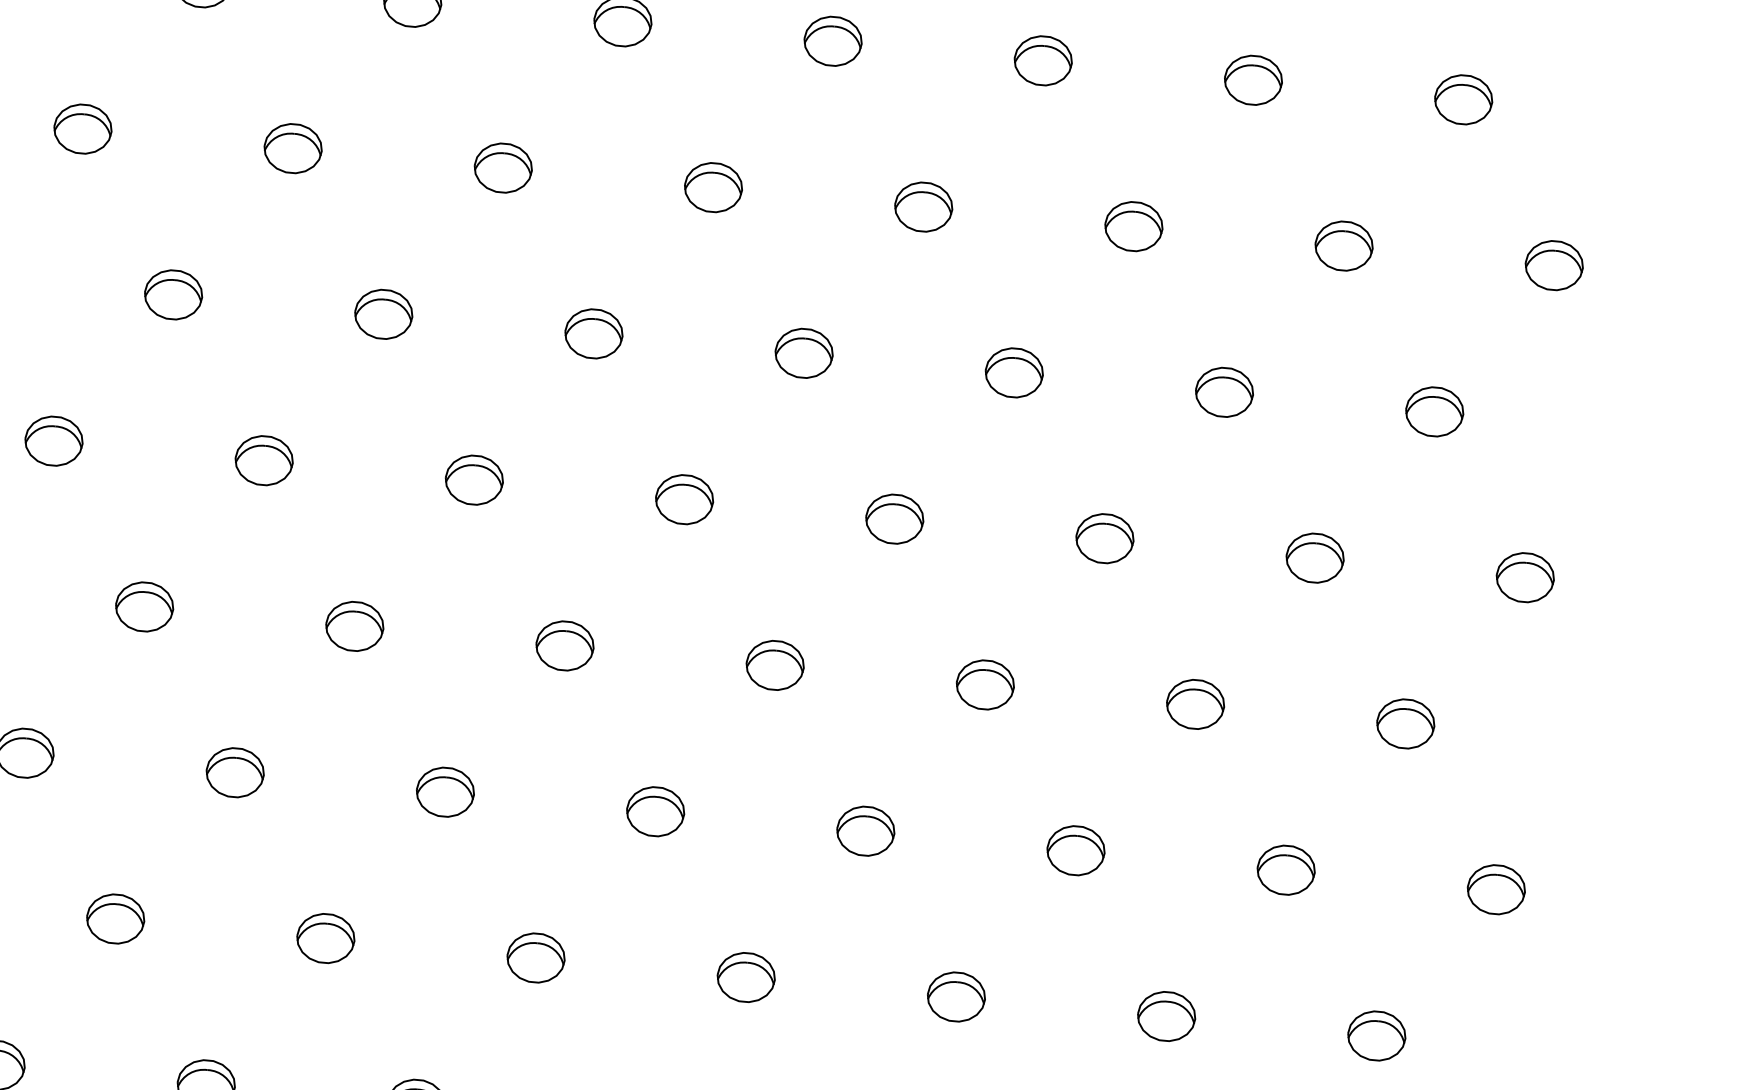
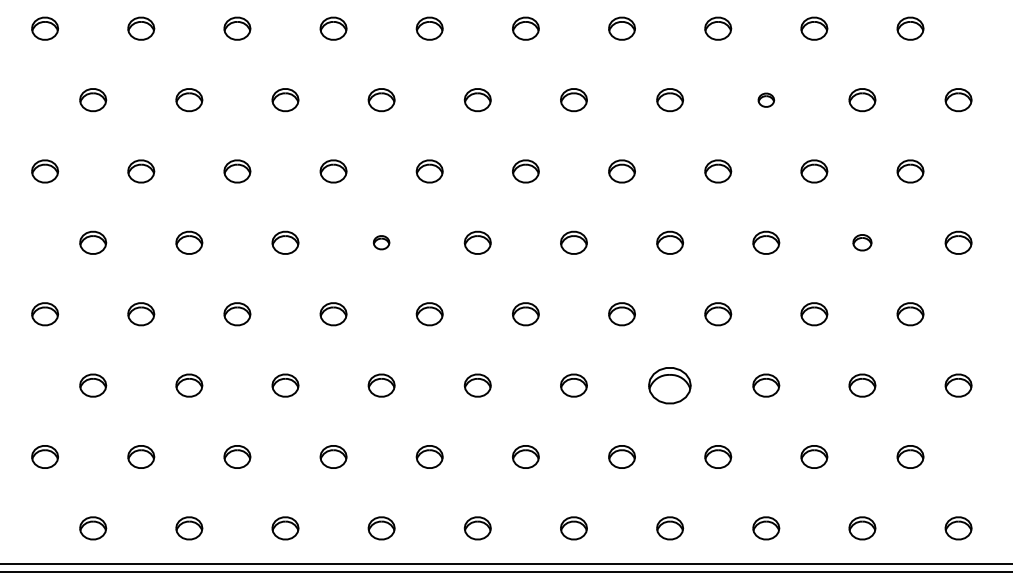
part: (1134, 227) -> (766, 100), size x0.6
part: (263, 459) -> (381, 242), size x0.6
part: (1315, 557) -> (862, 242), size x0.7
part: (866, 831) -> (670, 385), size x1.6

